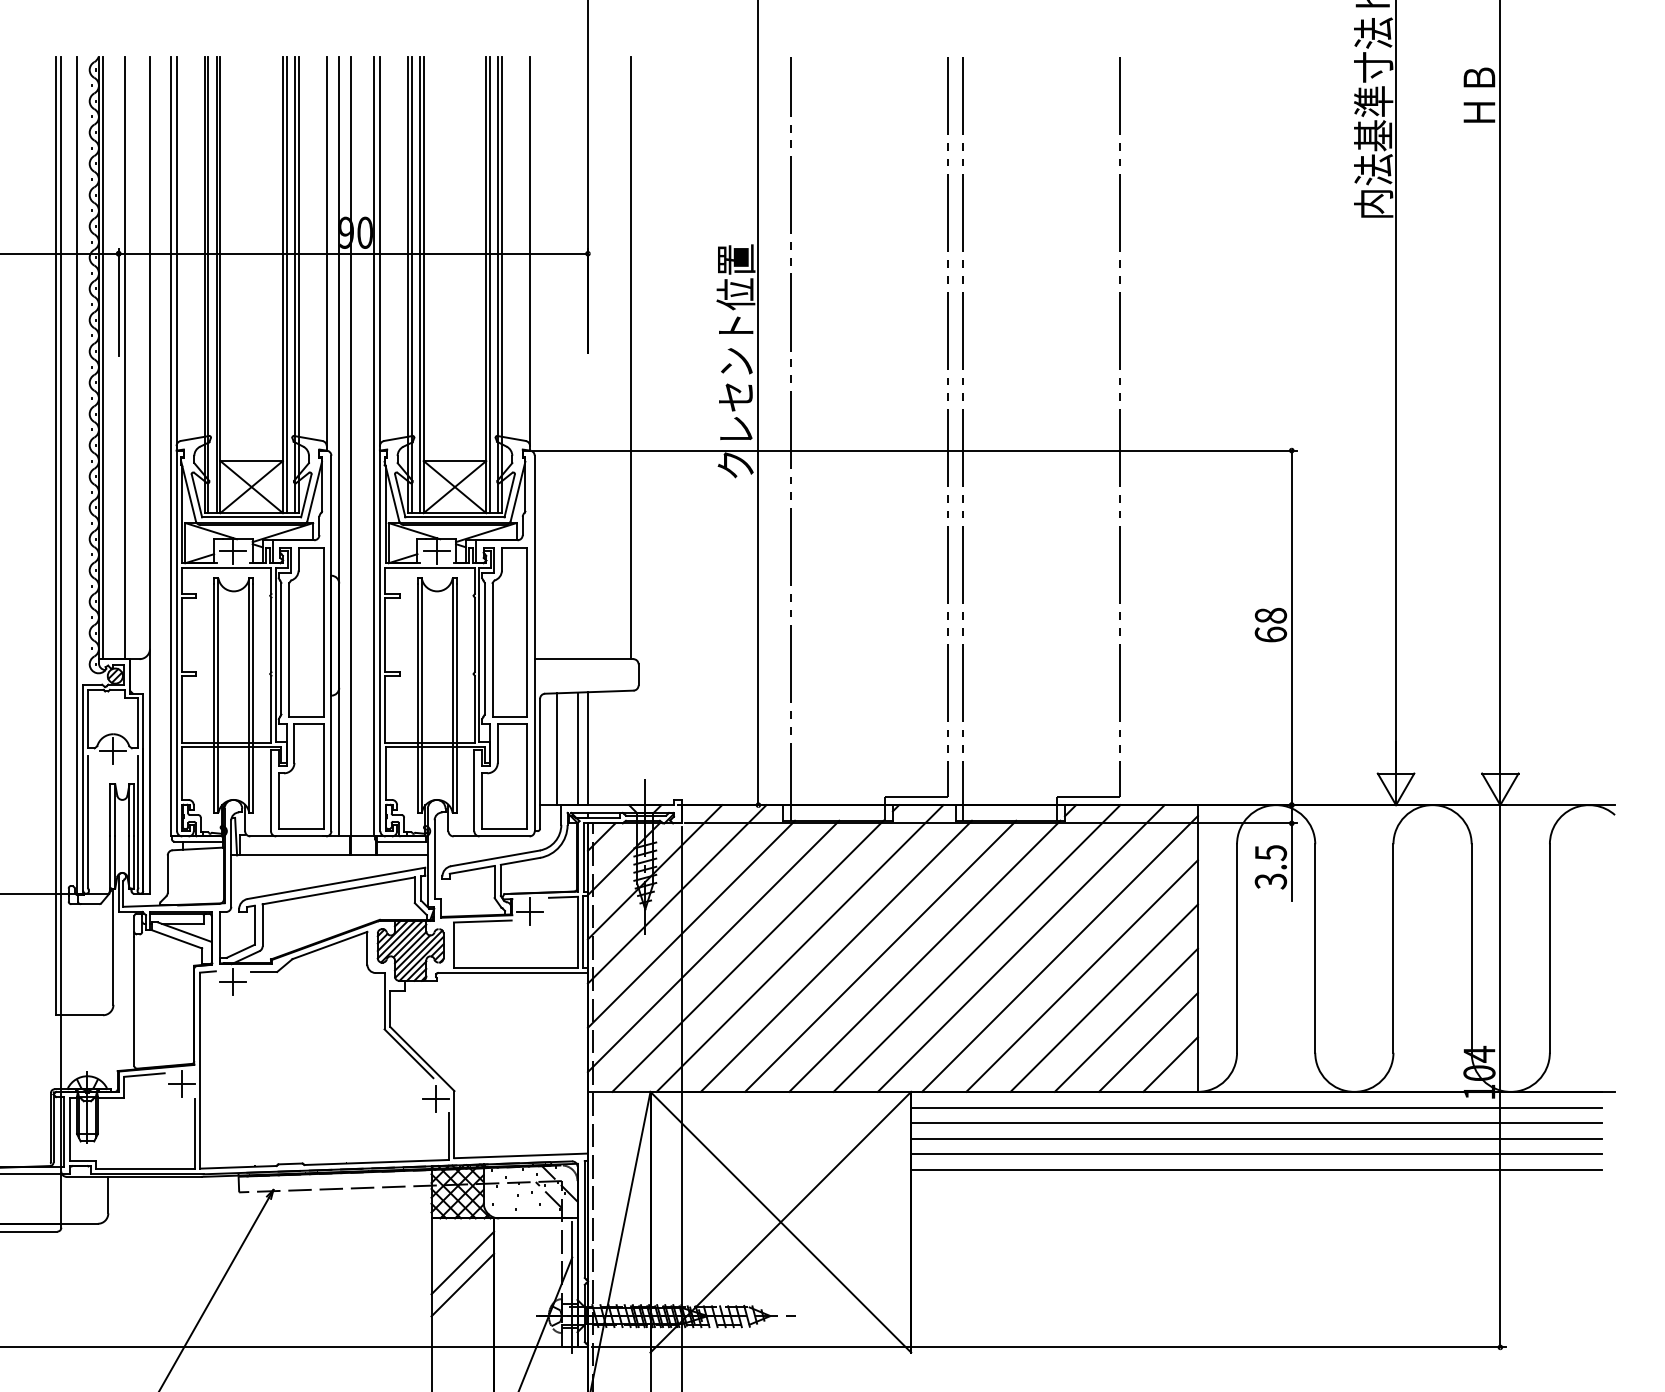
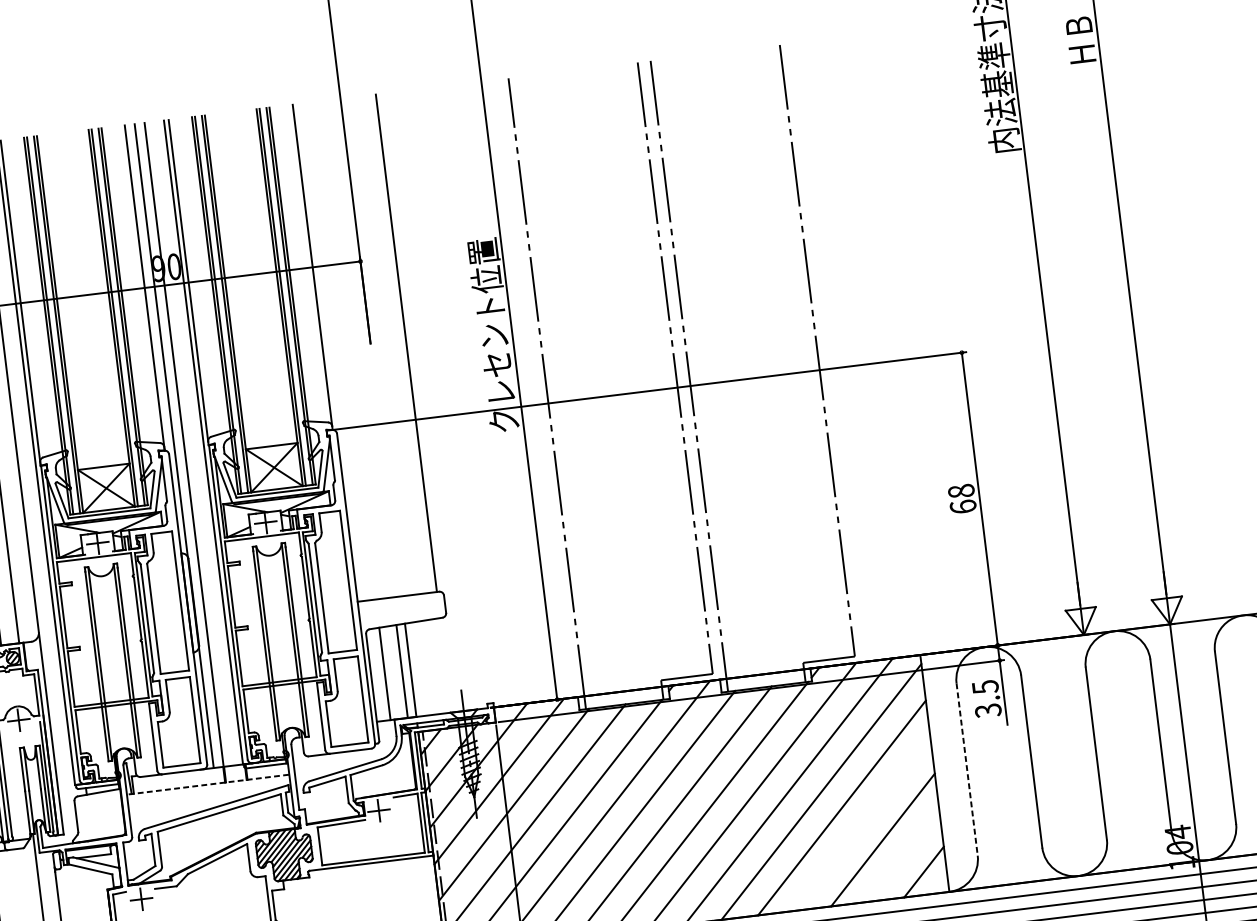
line: (328, 855) -> (207, 784), solid -> dashed
line: (1237, 949) -> (967, 770), solid -> dashed
line: (1103, 997) -> (861, 823), removed
line: (1148, 1041) -> (903, 855), removed

